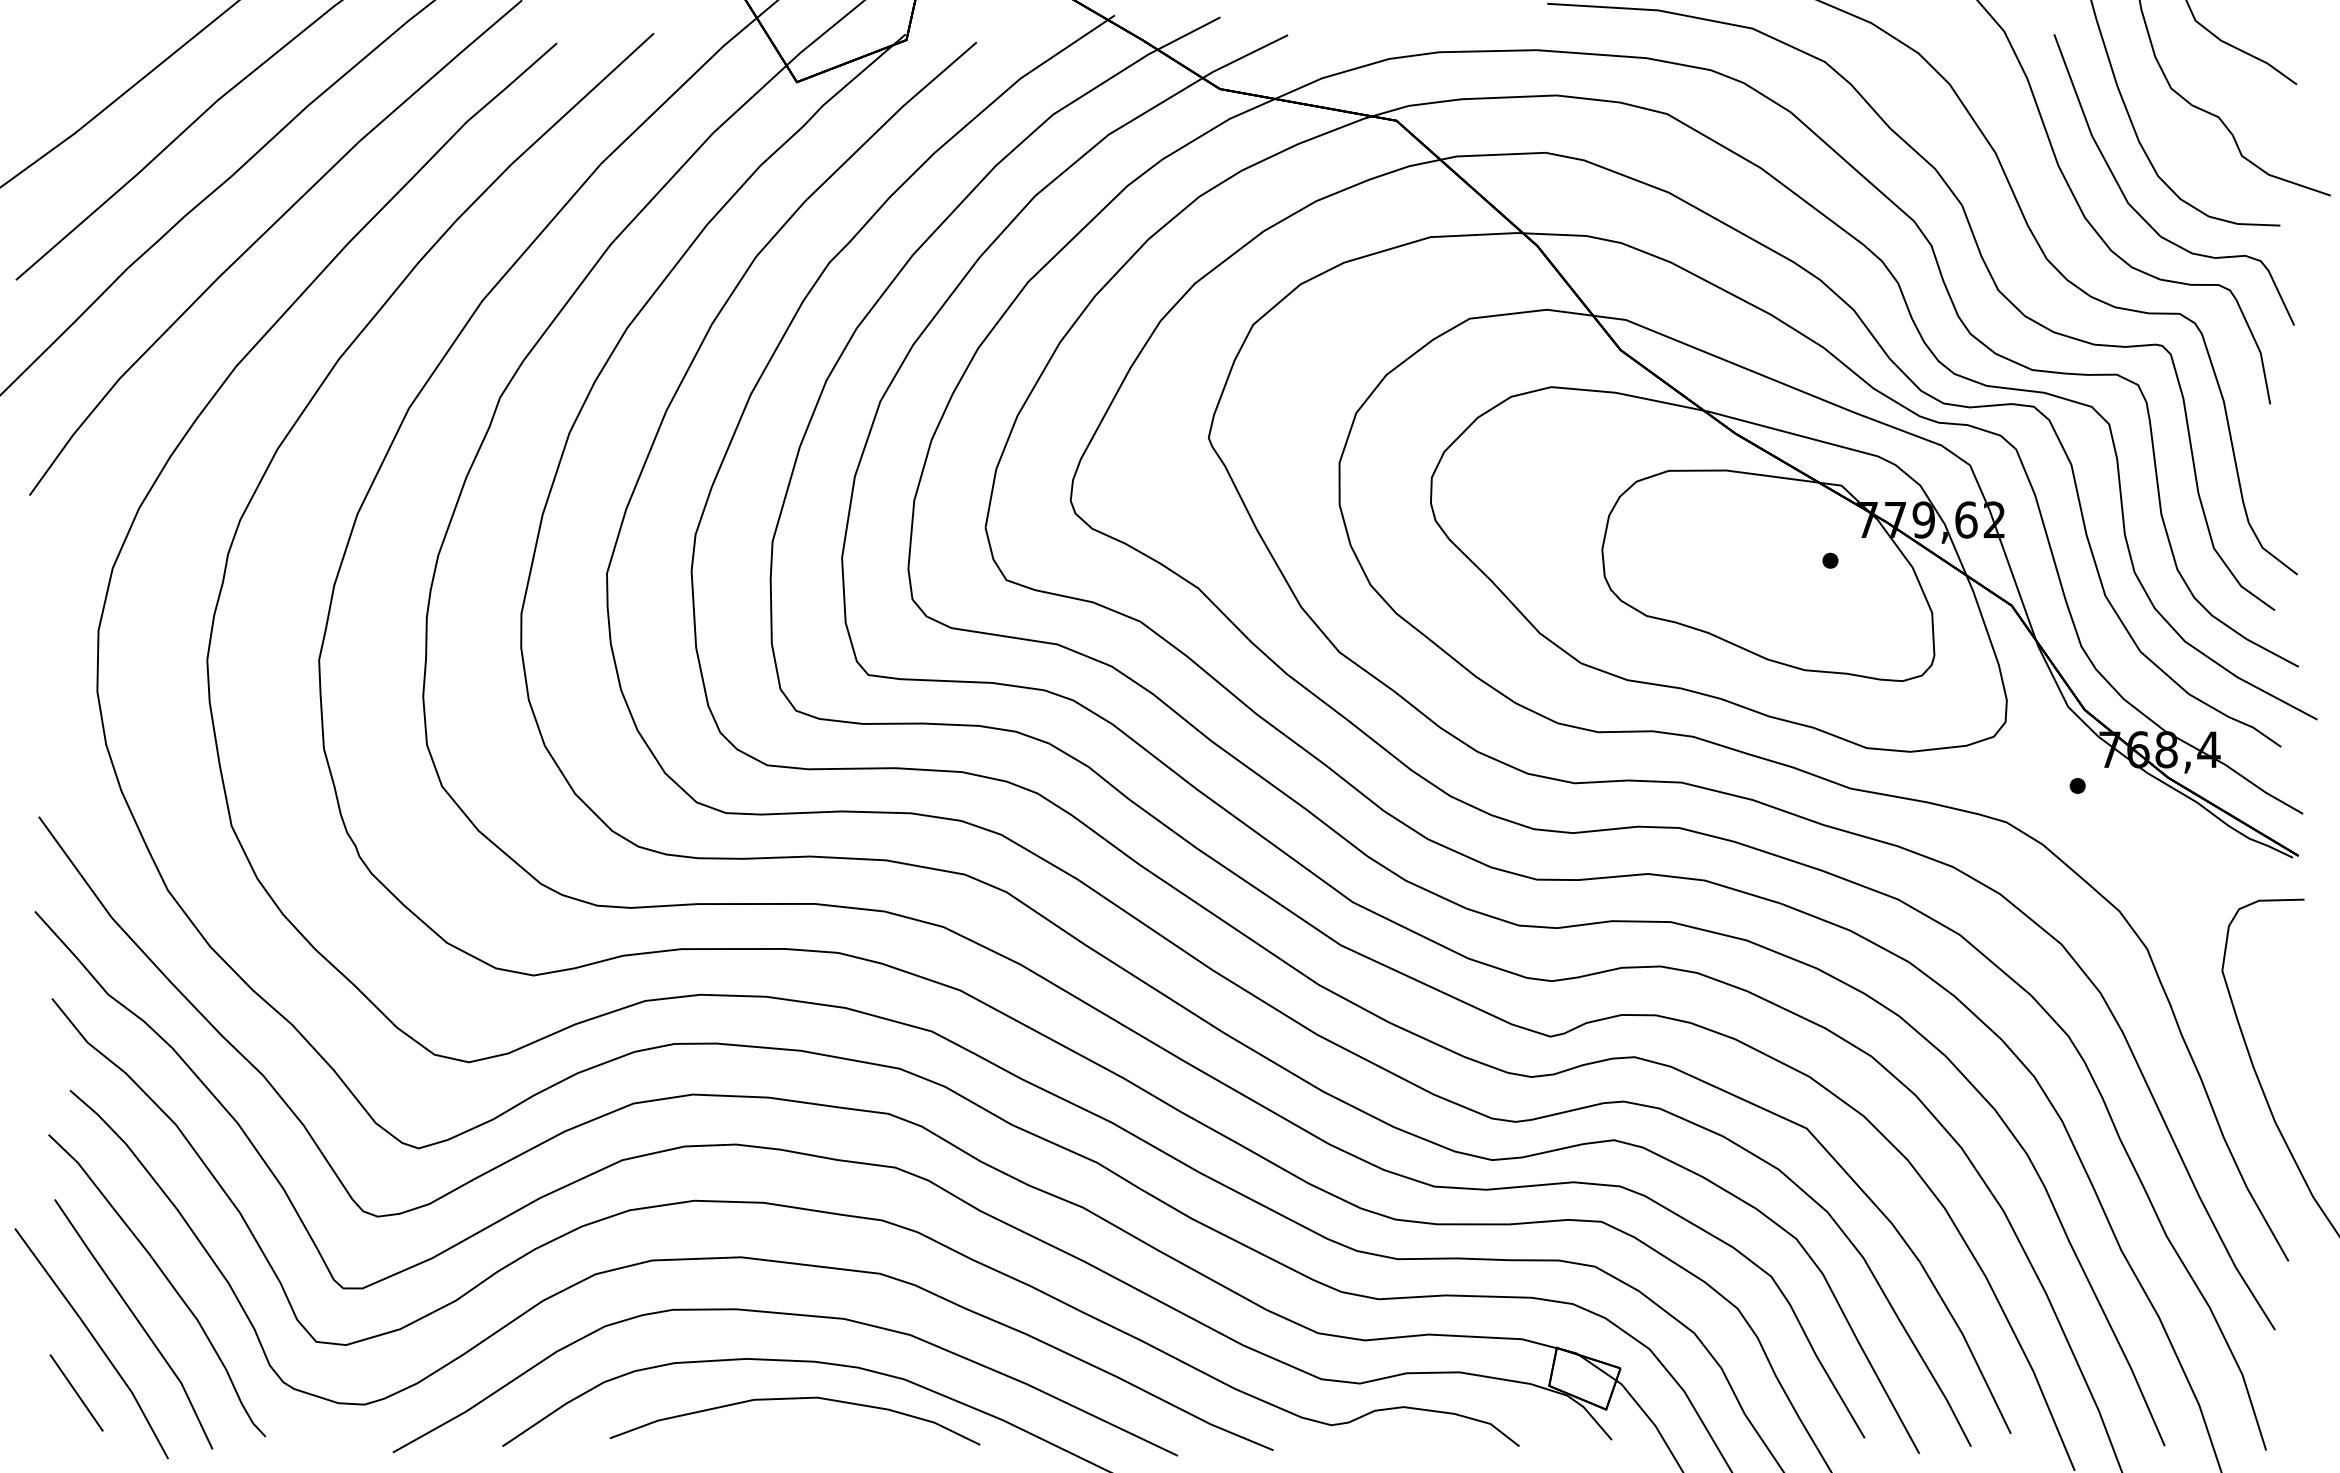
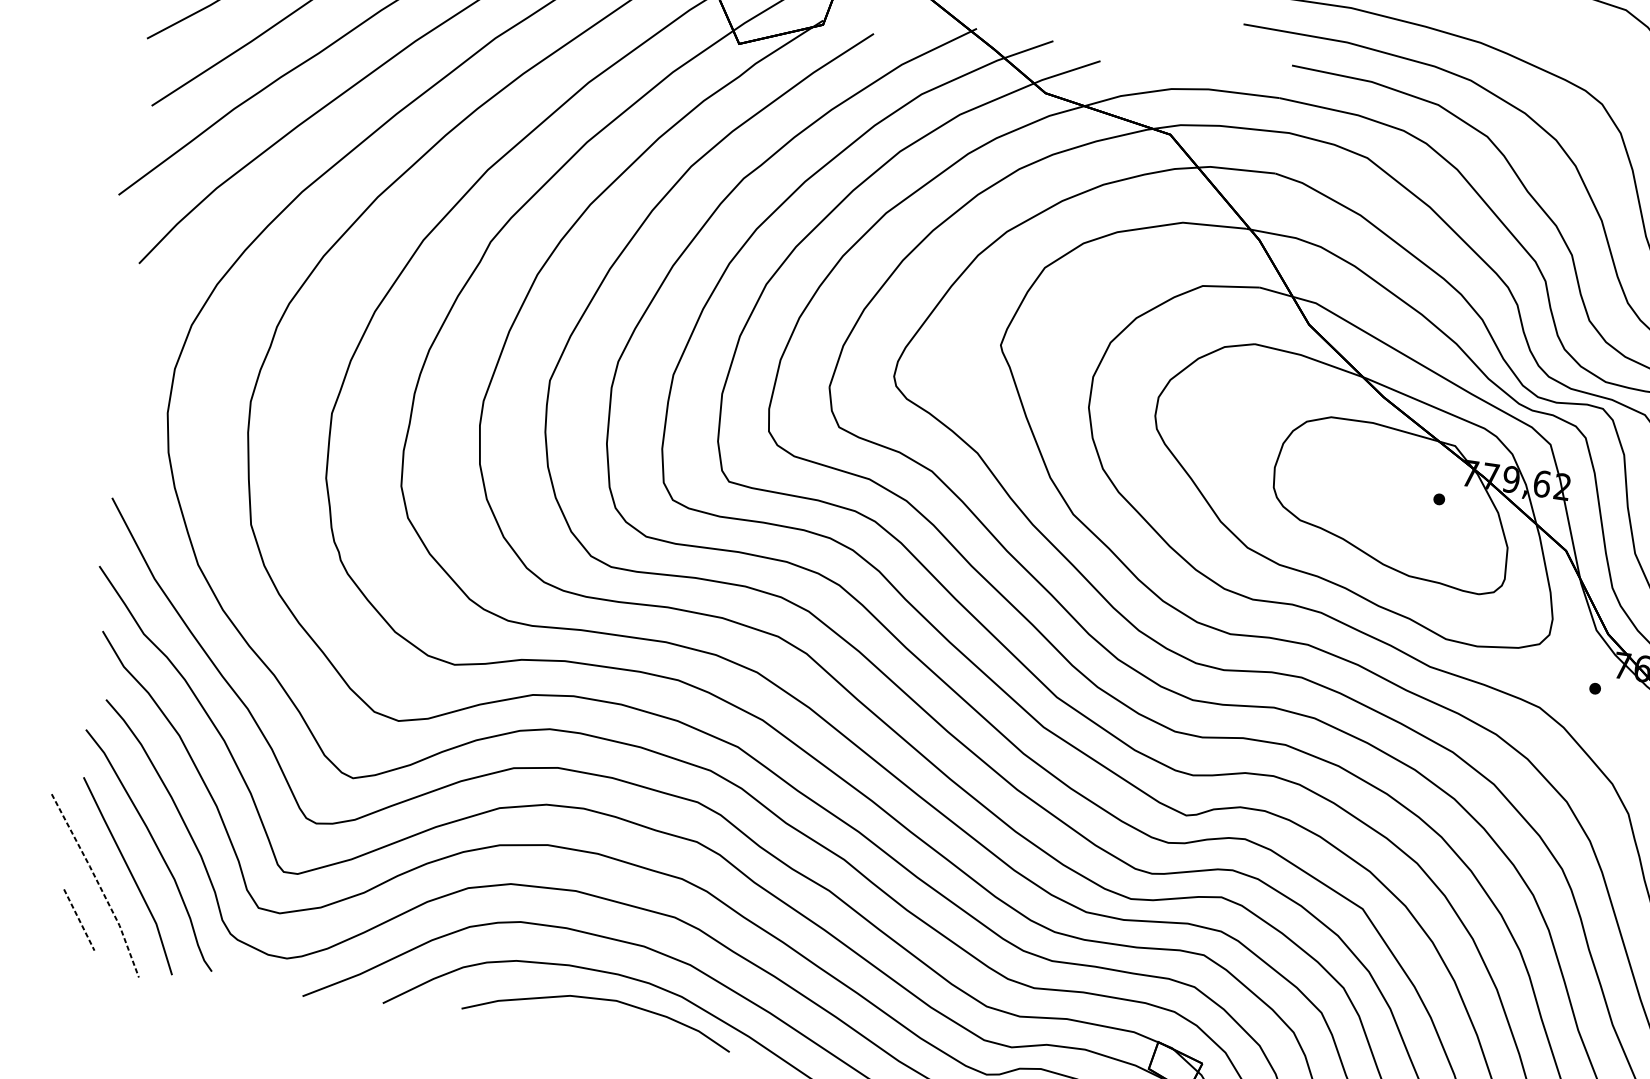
line: (96, 1341) -> (99, 884), solid -> dashed
line: (76, 1393) -> (79, 920), solid -> dashed

